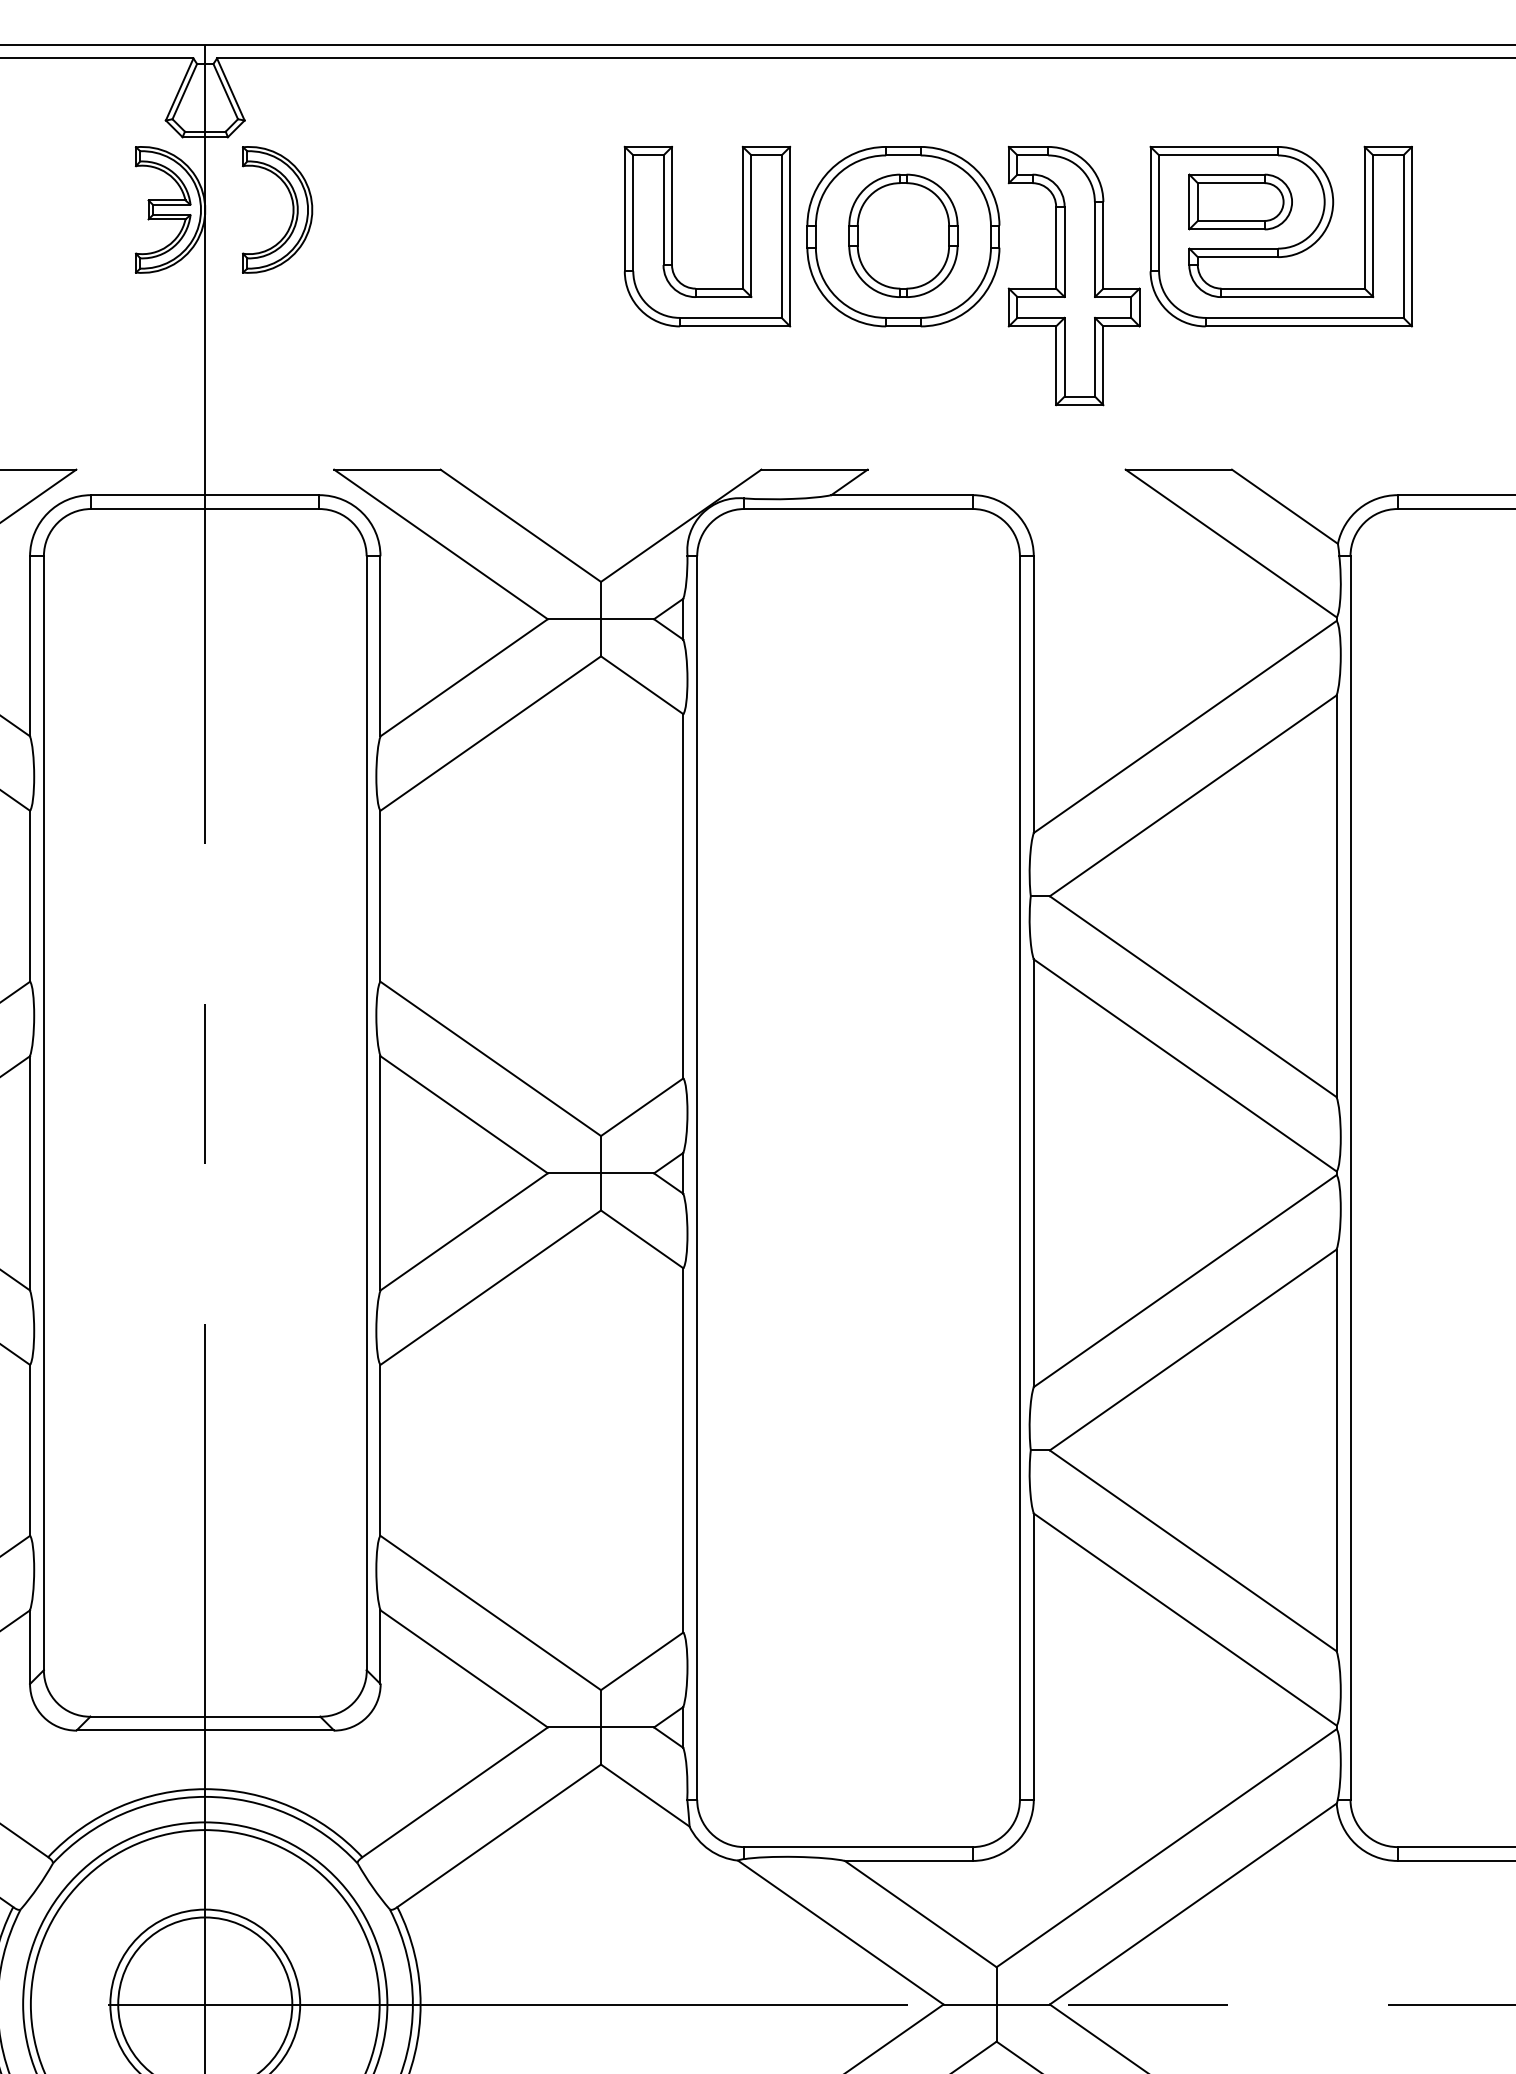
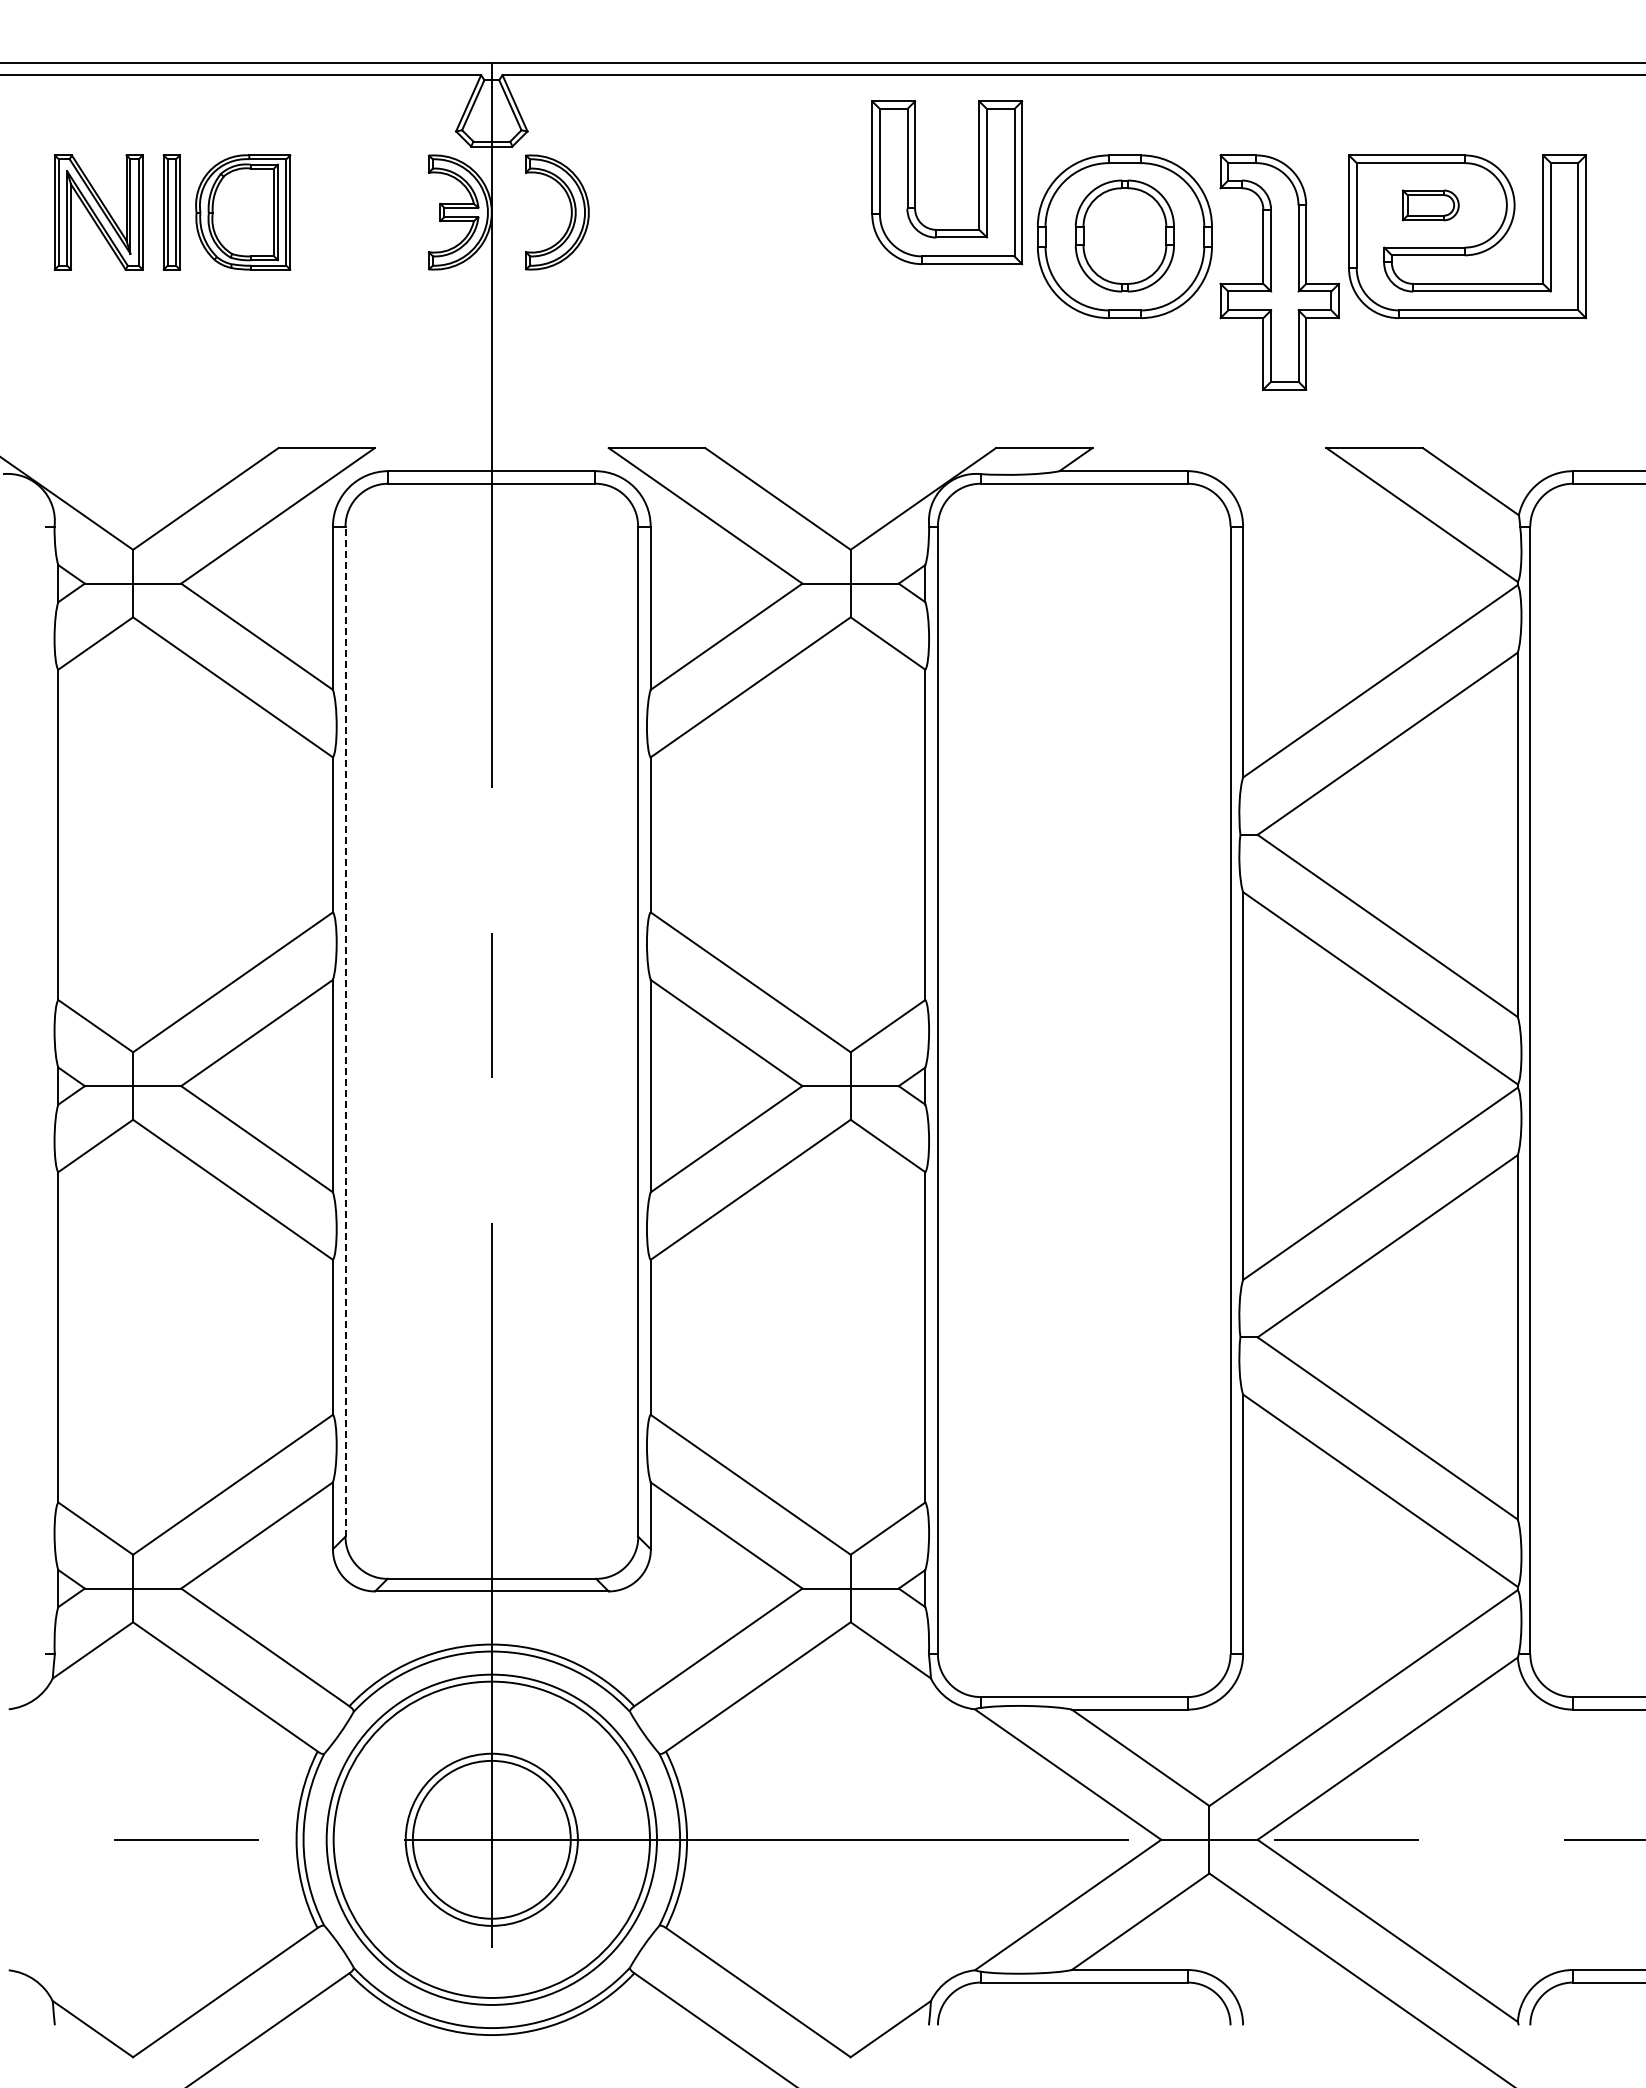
part: (1240, 202) -> (1430, 205), size x0.6
part: (741, 236) -> (978, 182), moved
line: (43, 1113) -> (345, 1031), solid -> dashed

